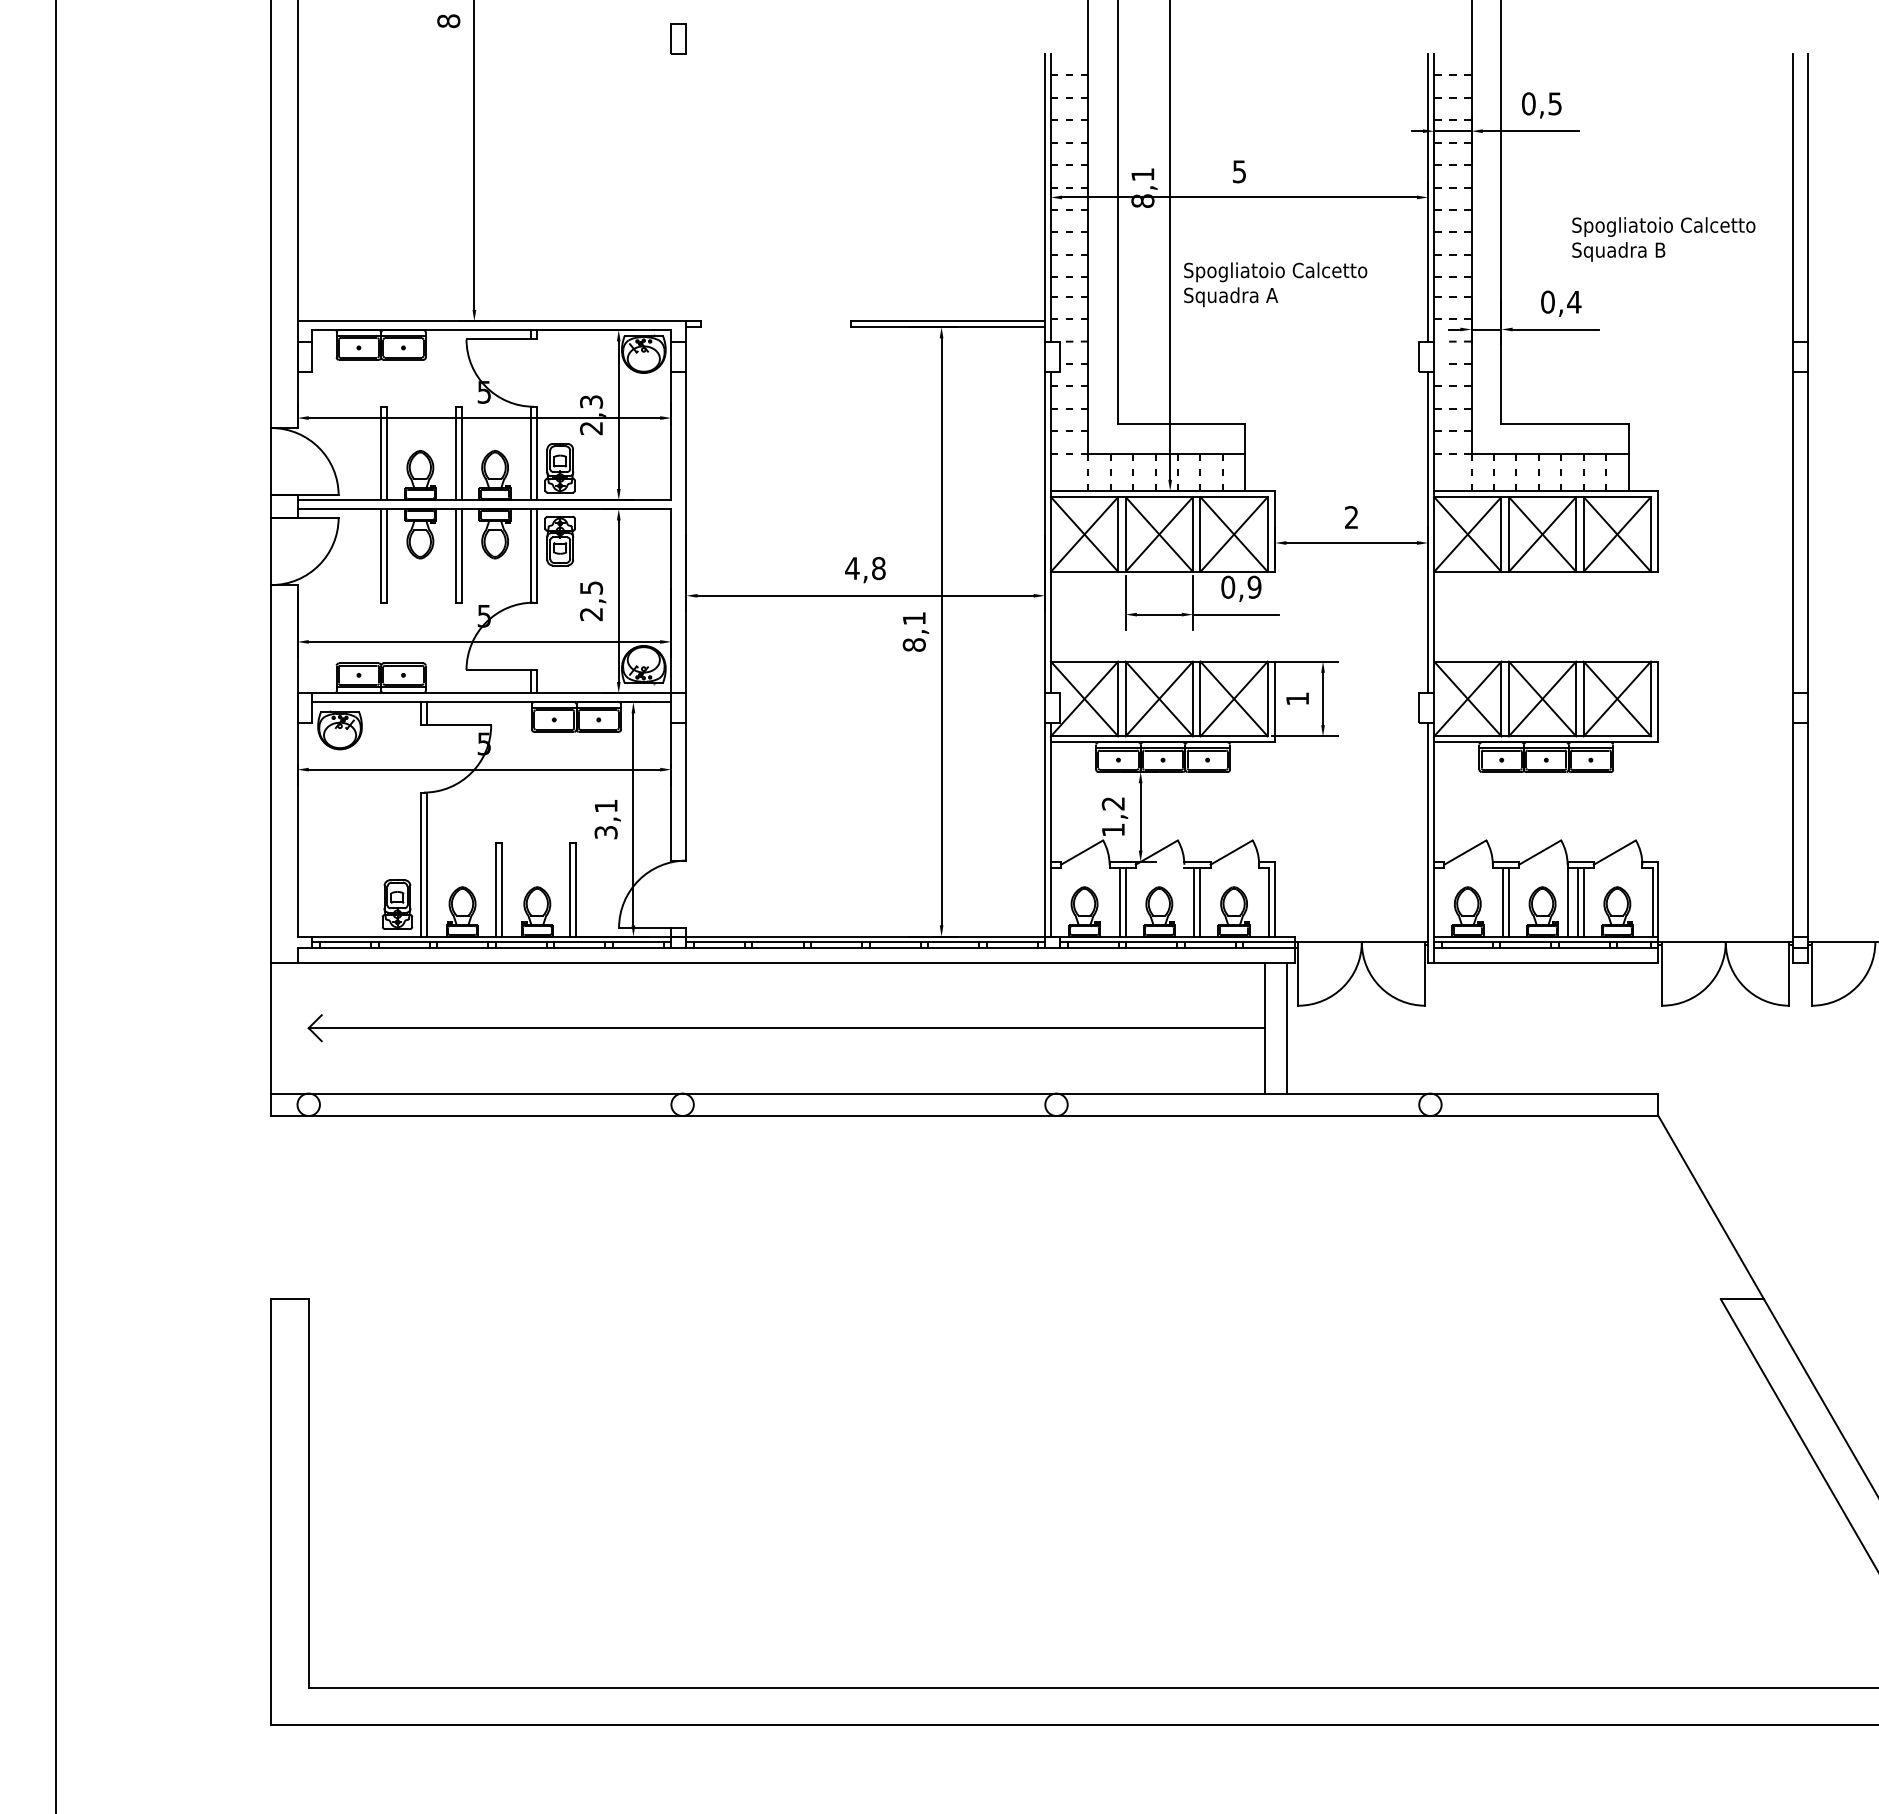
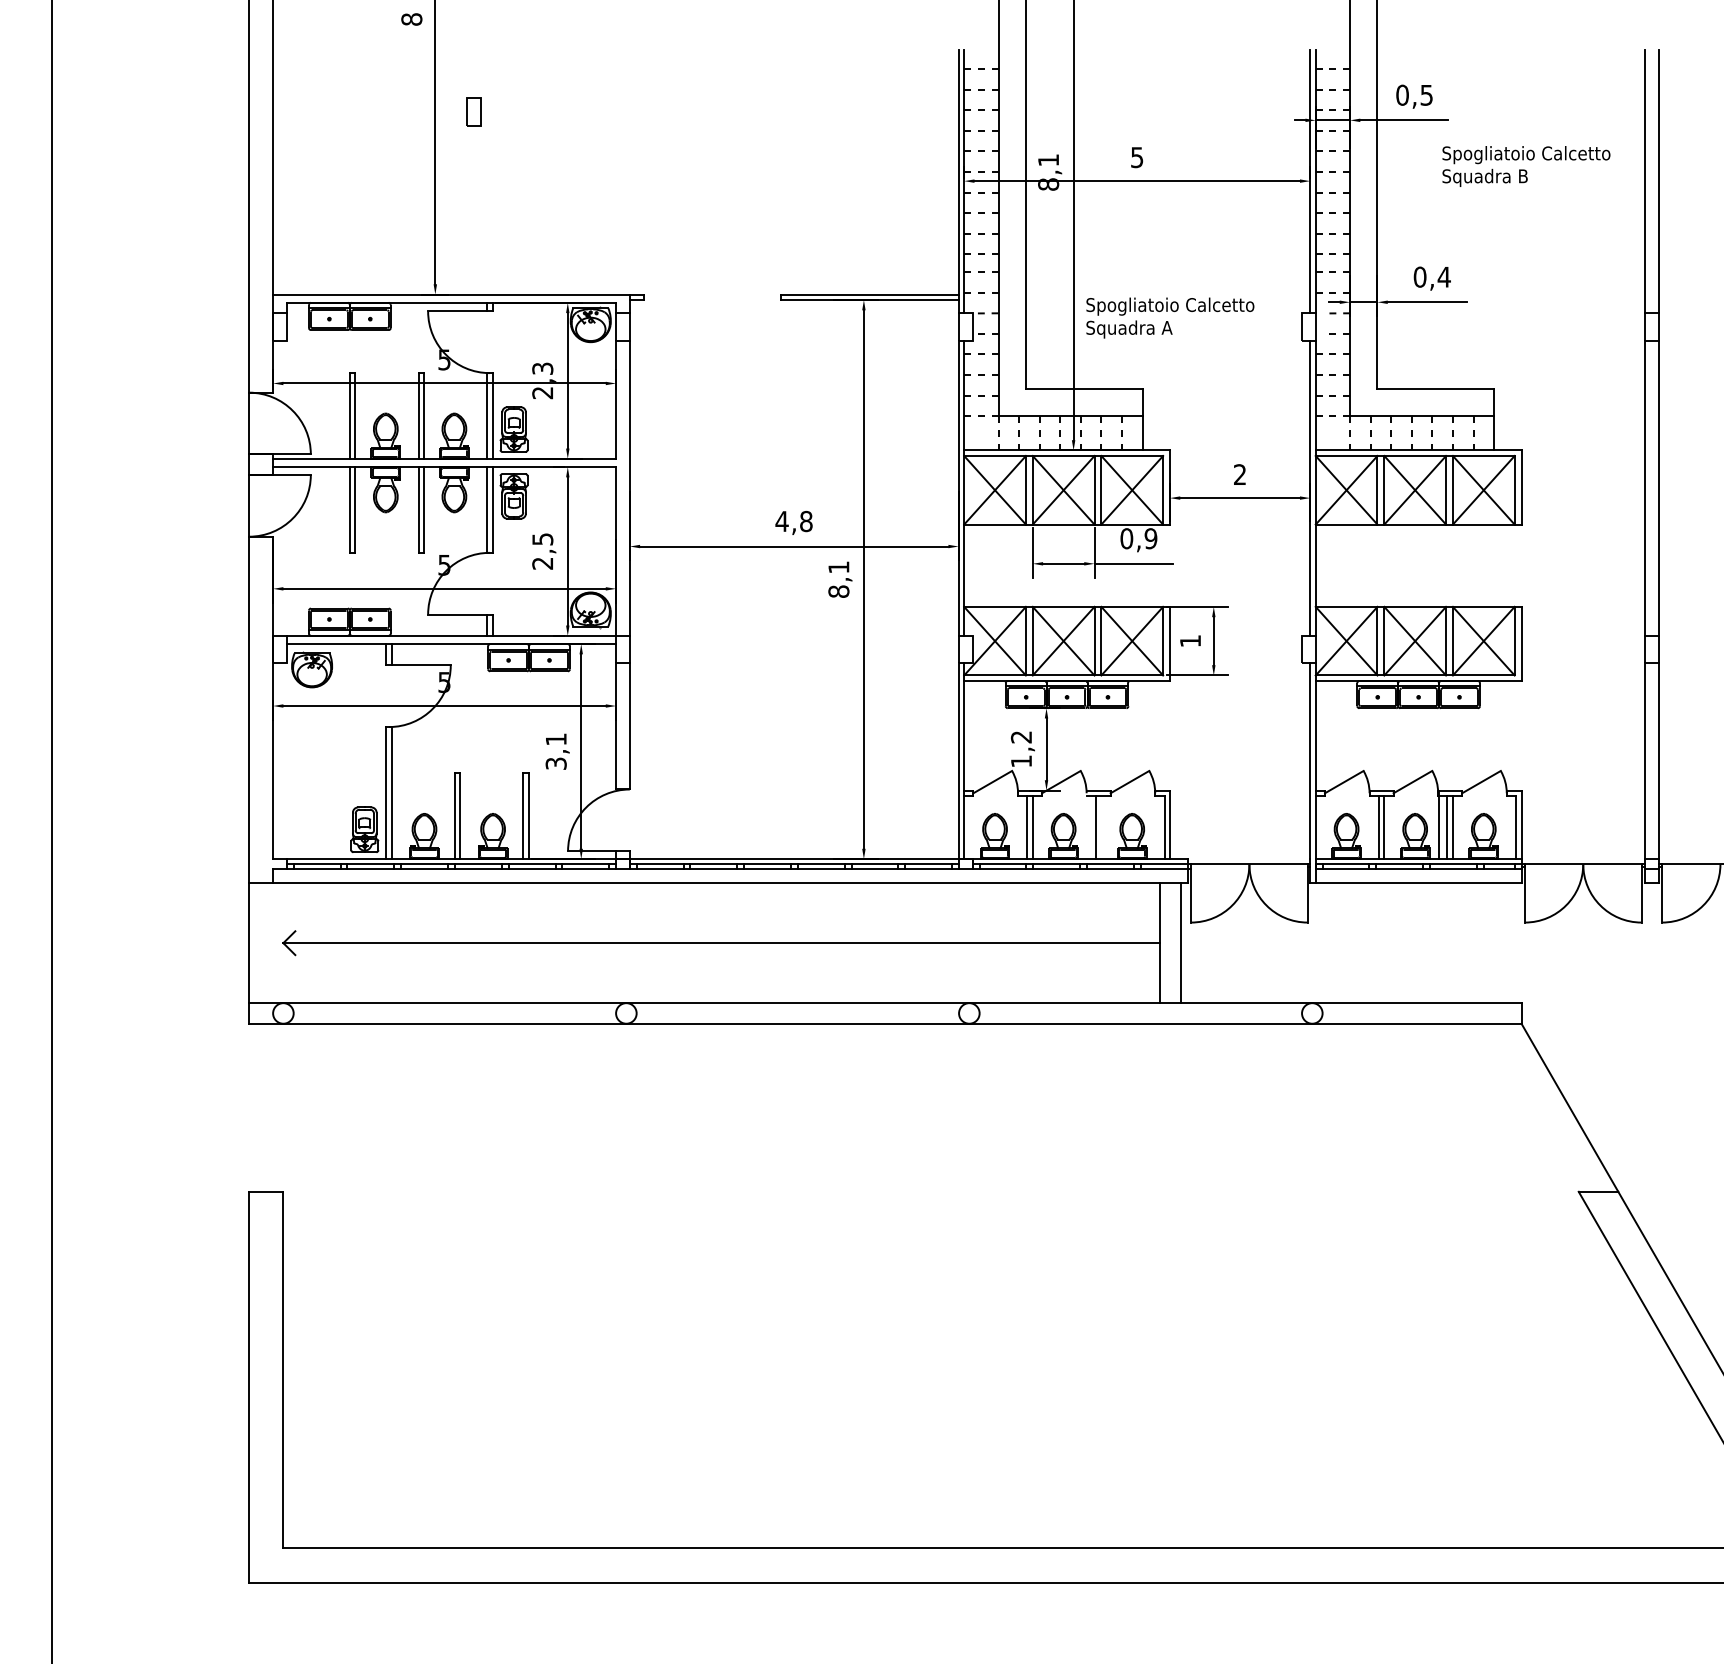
part: (678, 38) -> (473, 111), moved
text: (1663, 239) -> (1526, 166), moved
text: (1275, 284) -> (1170, 317), moved
line: (1200, 901) -> (1101, 826), removed

